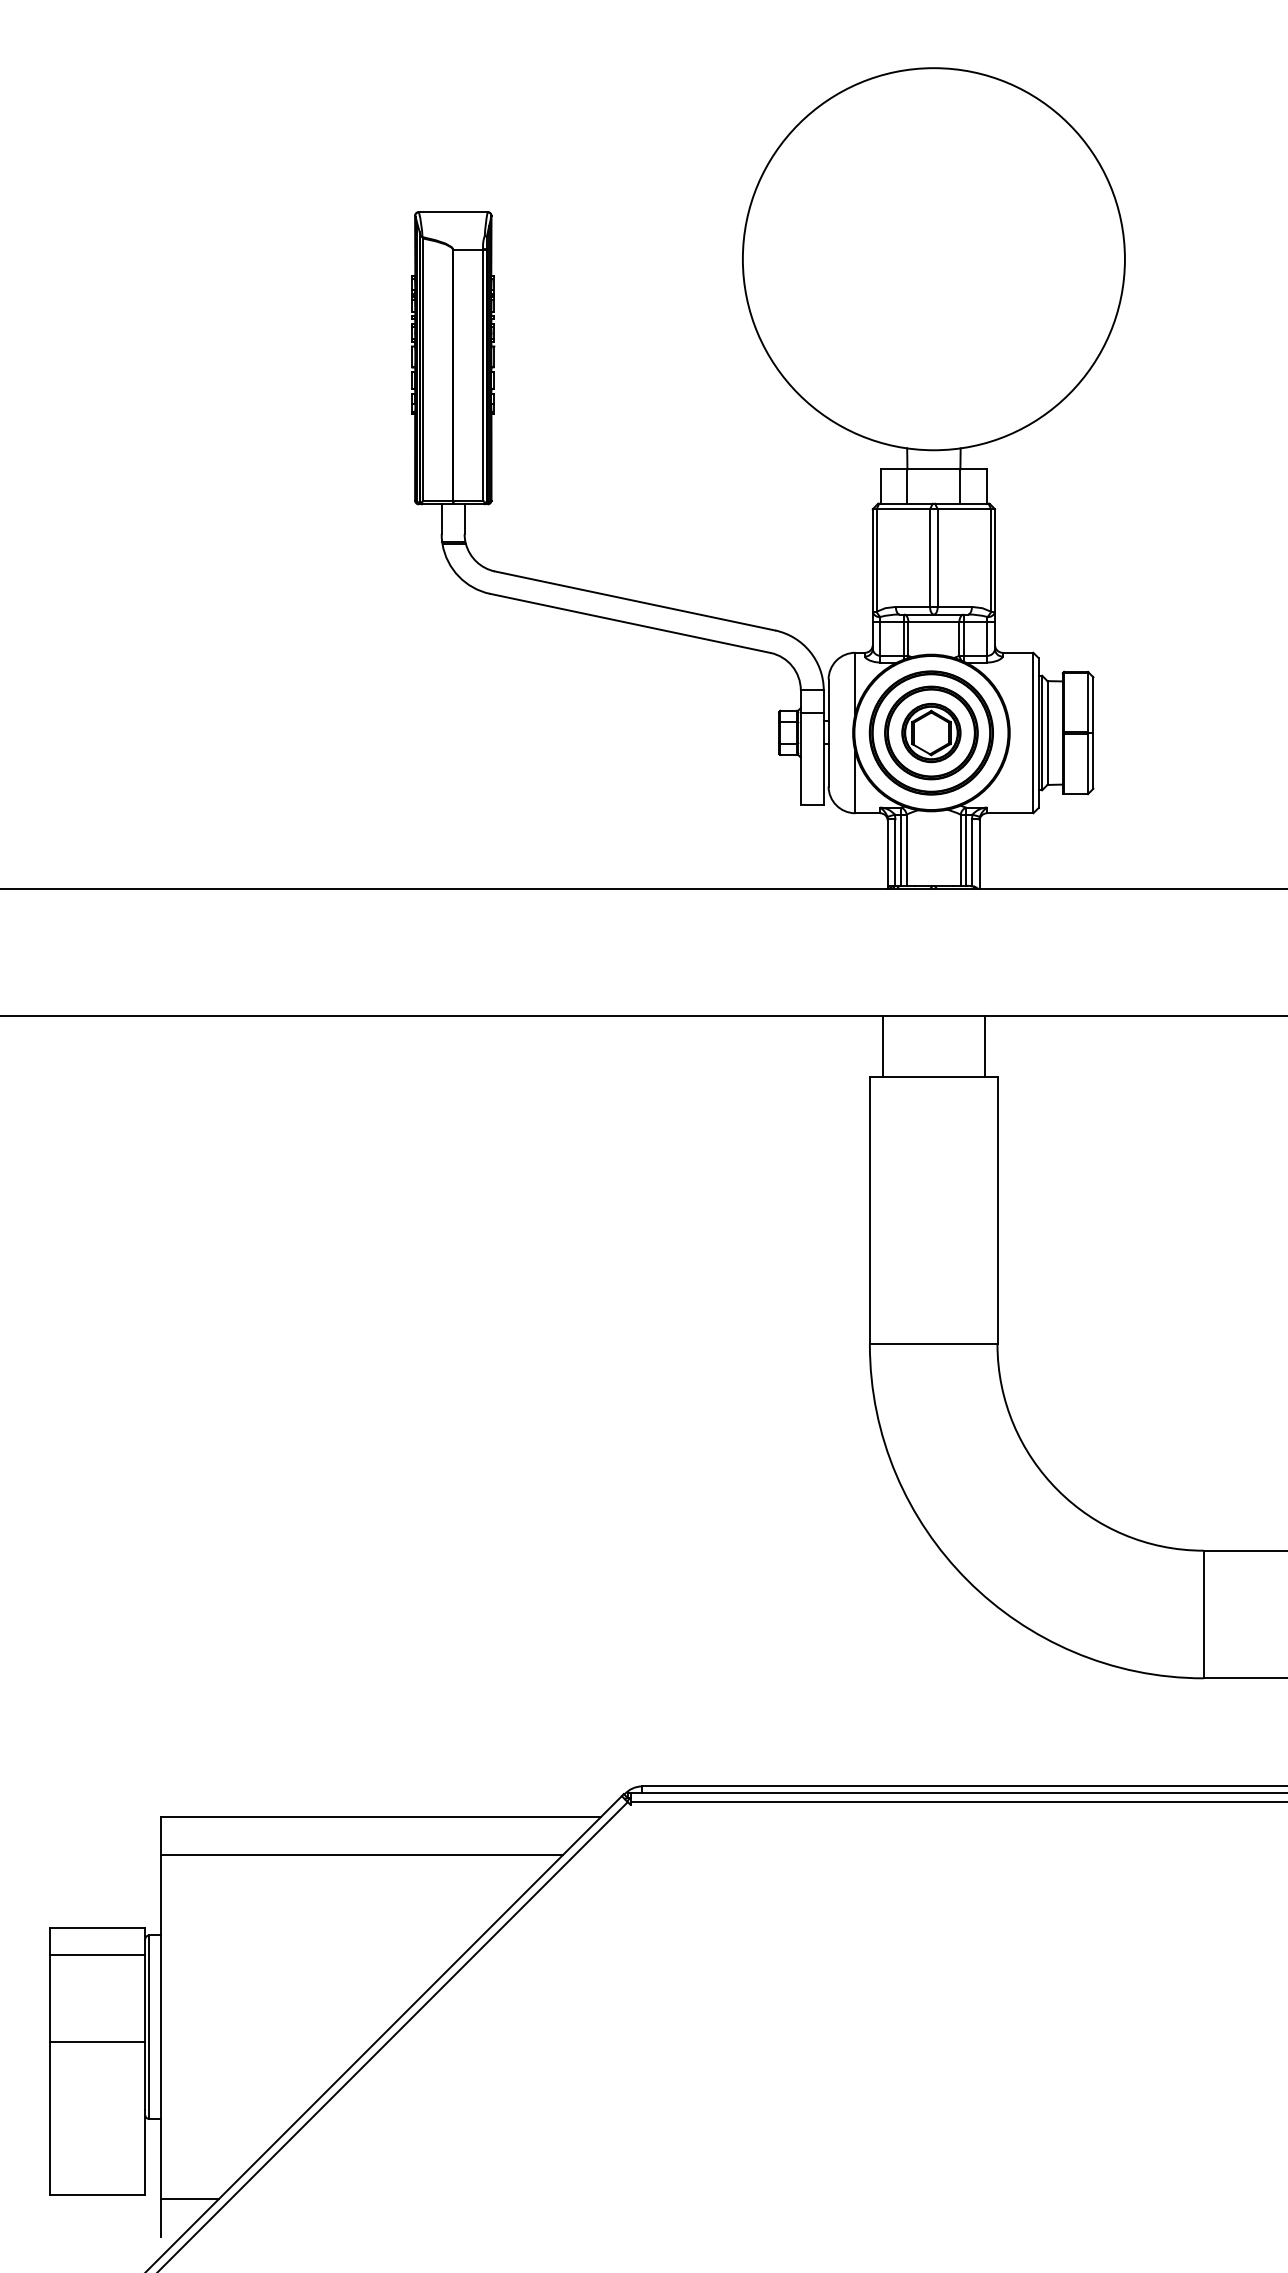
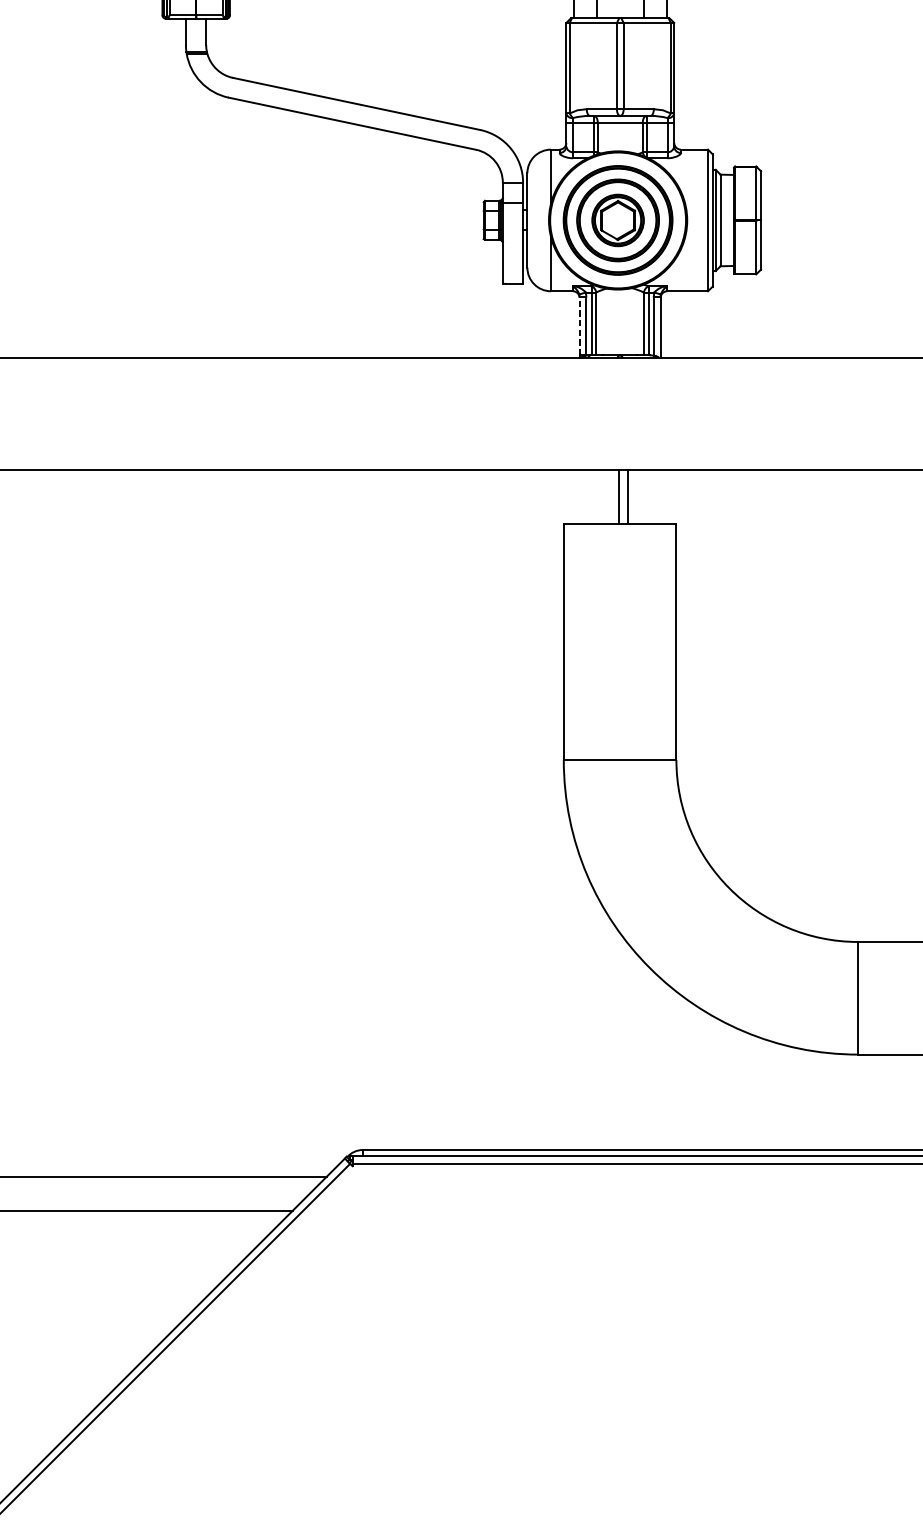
line: (887, 852) -> (579, 325), solid -> dashed
line: (882, 1046) -> (627, 497), moved
line: (984, 1046) -> (619, 497), moved

